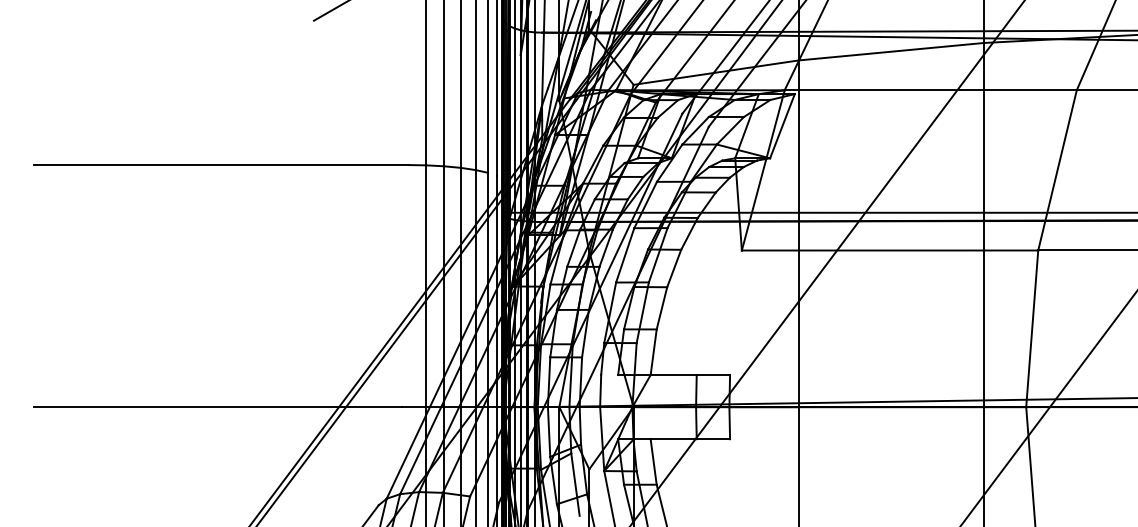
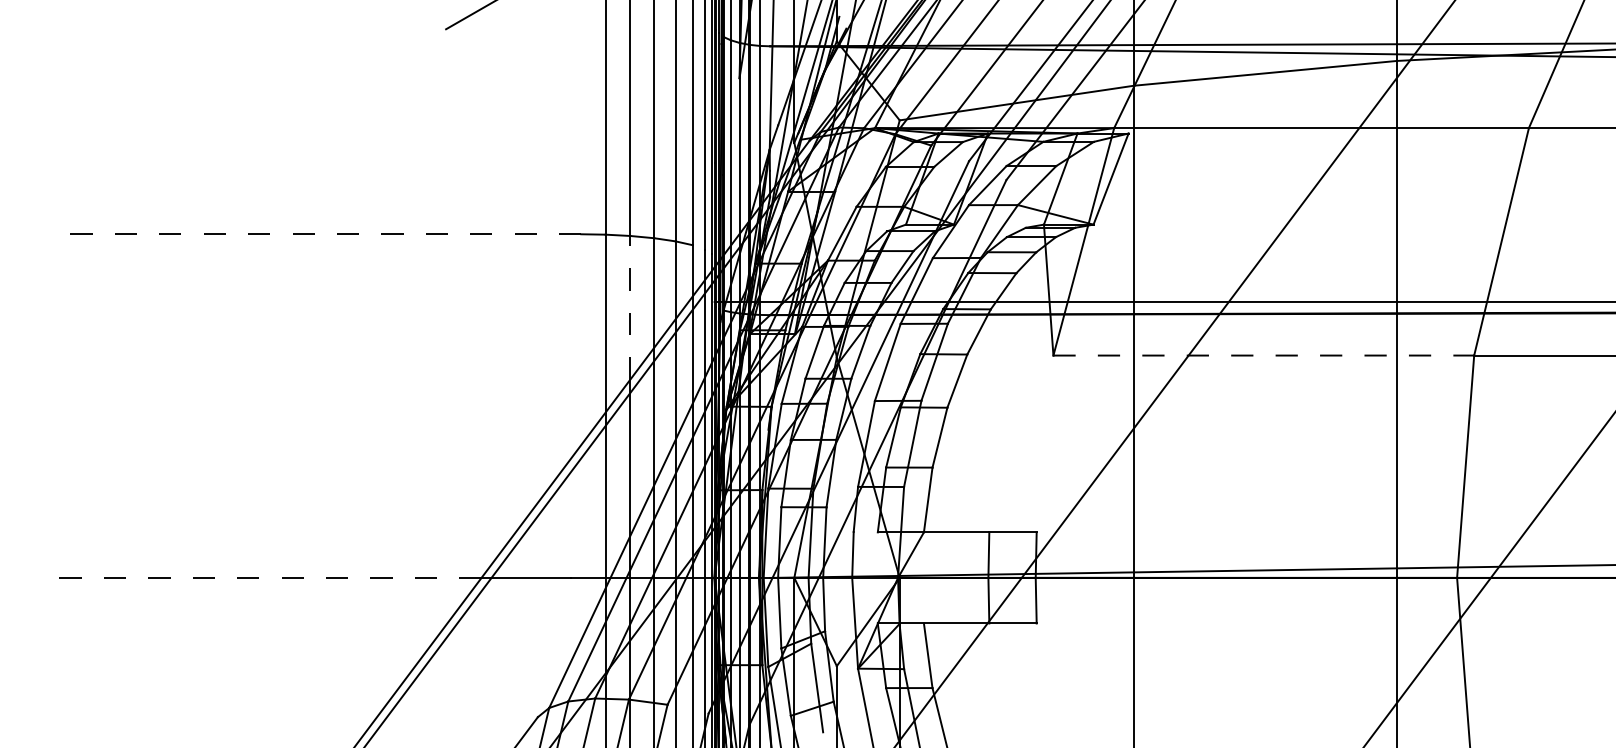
line: (221, 165) -> (314, 234), solid -> dashed
line: (443, 216) -> (629, 307), solid -> dashed
line: (890, 250) -> (1264, 355), solid -> dashed
line: (186, 407) -> (264, 578), solid -> dashed

